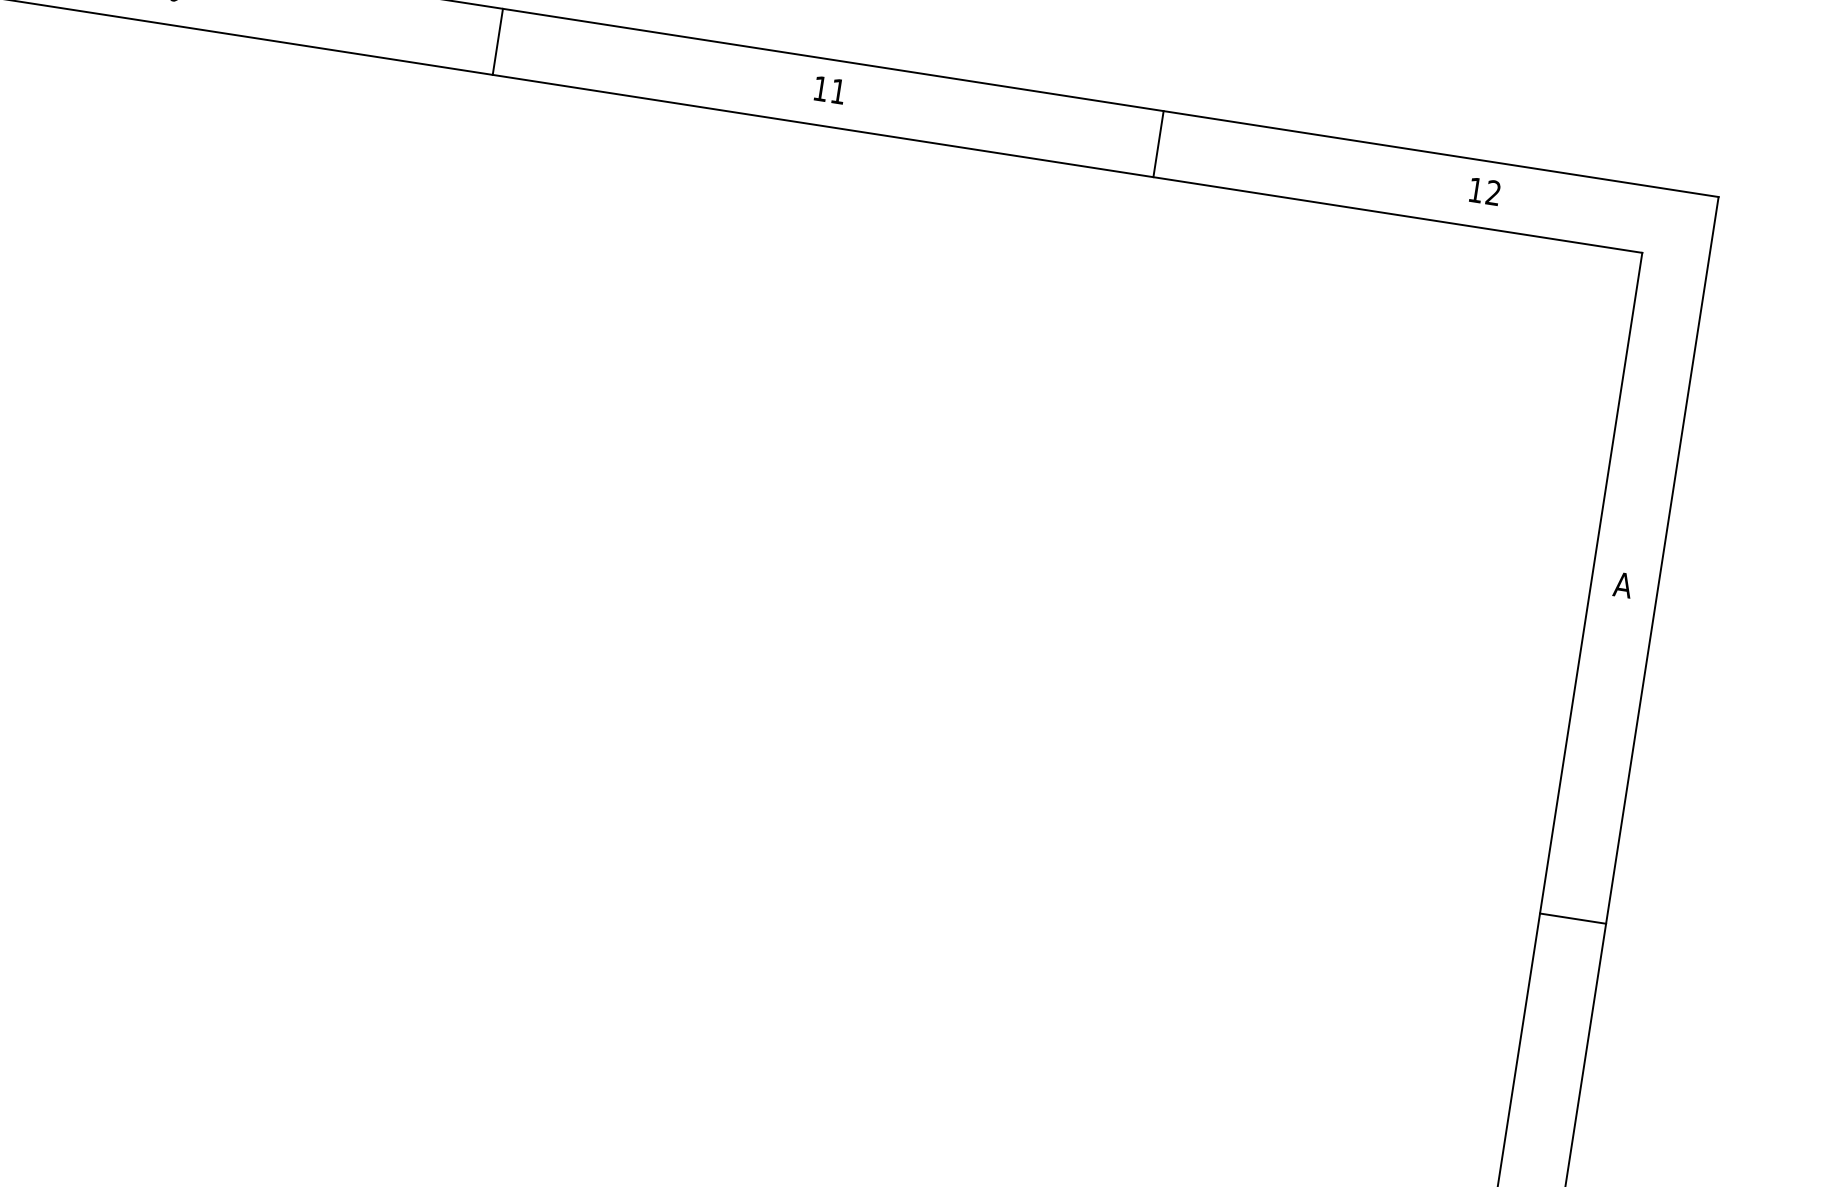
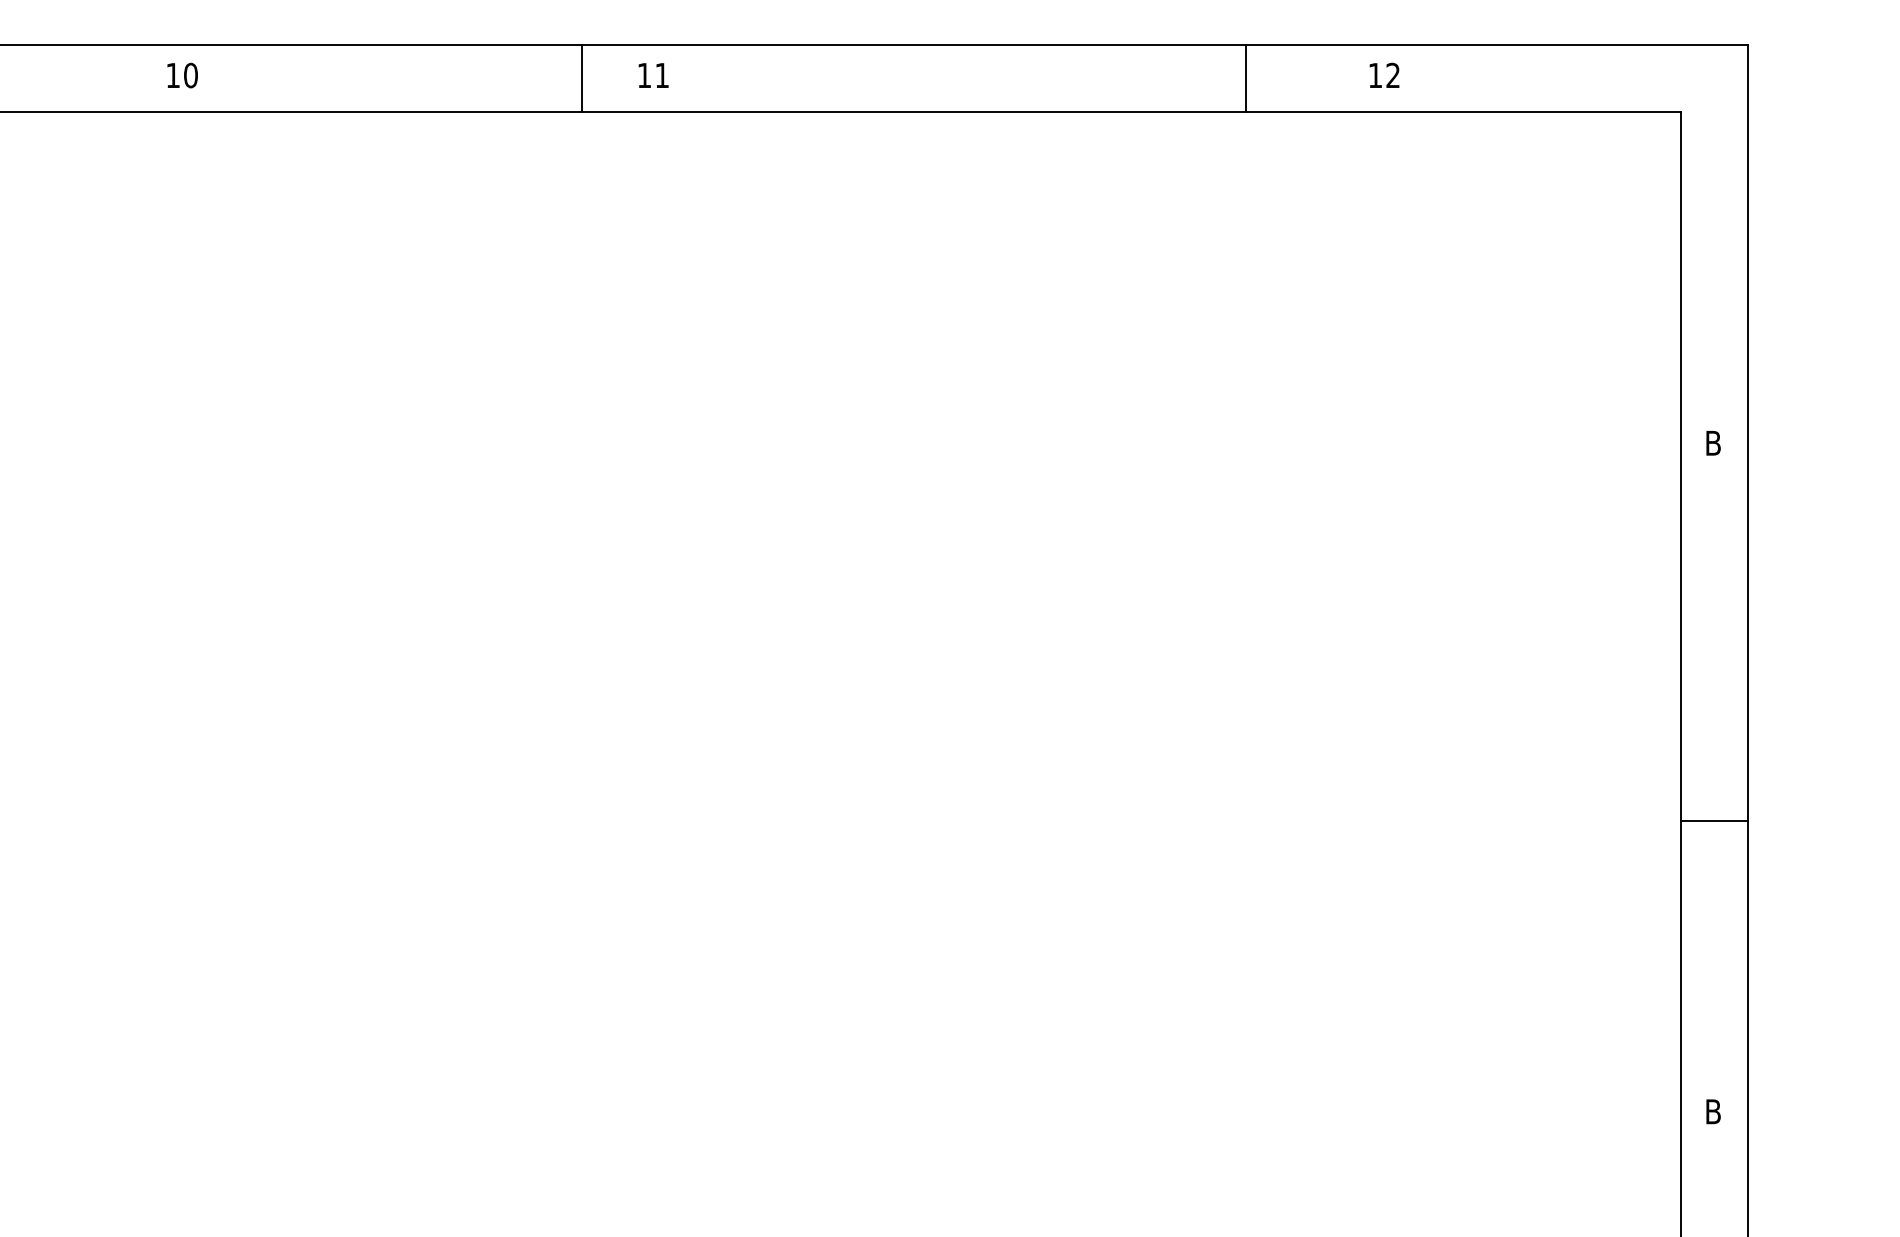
line: (498, 41) -> (582, 78), moved
text: (829, 90) -> (653, 75), moved
line: (1158, 144) -> (1245, 78), moved
text: (1485, 190) -> (1384, 74), moved
text: (1623, 584) -> (1713, 442), A -> B
line: (1572, 918) -> (1714, 821), moved

